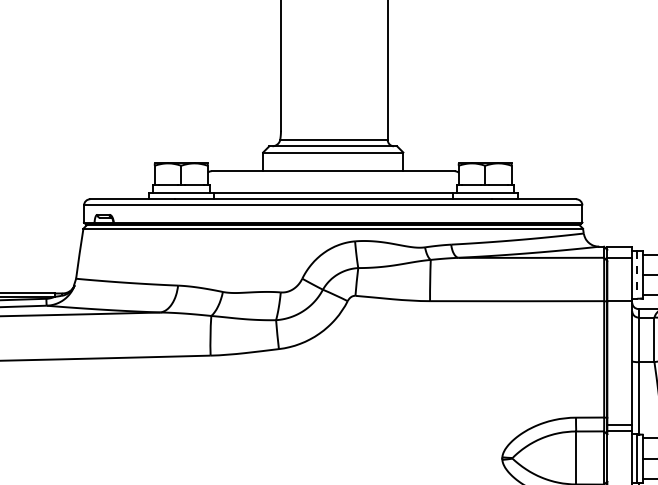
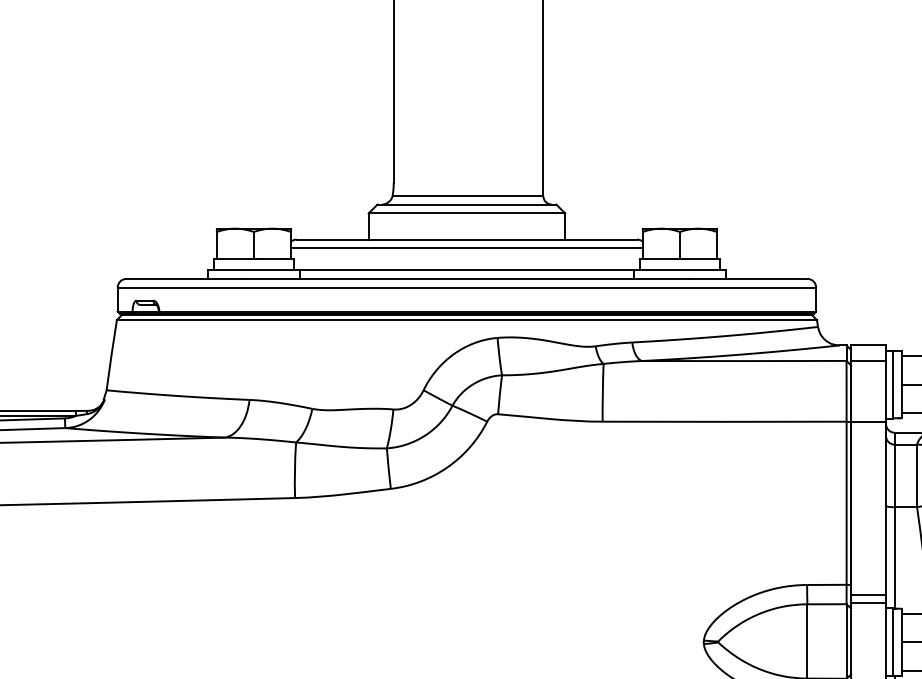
line: (332, 177) -> (466, 248), added
line: (636, 274) -> (892, 384), dashed -> solid

